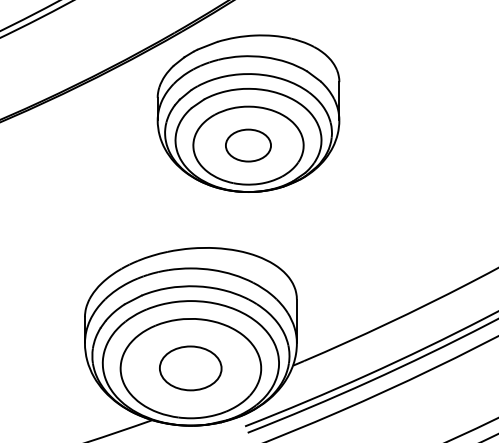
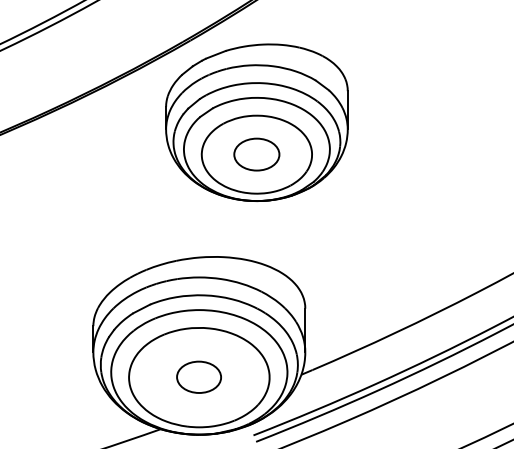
part: (190, 367) -> (198, 376), size x0.71

